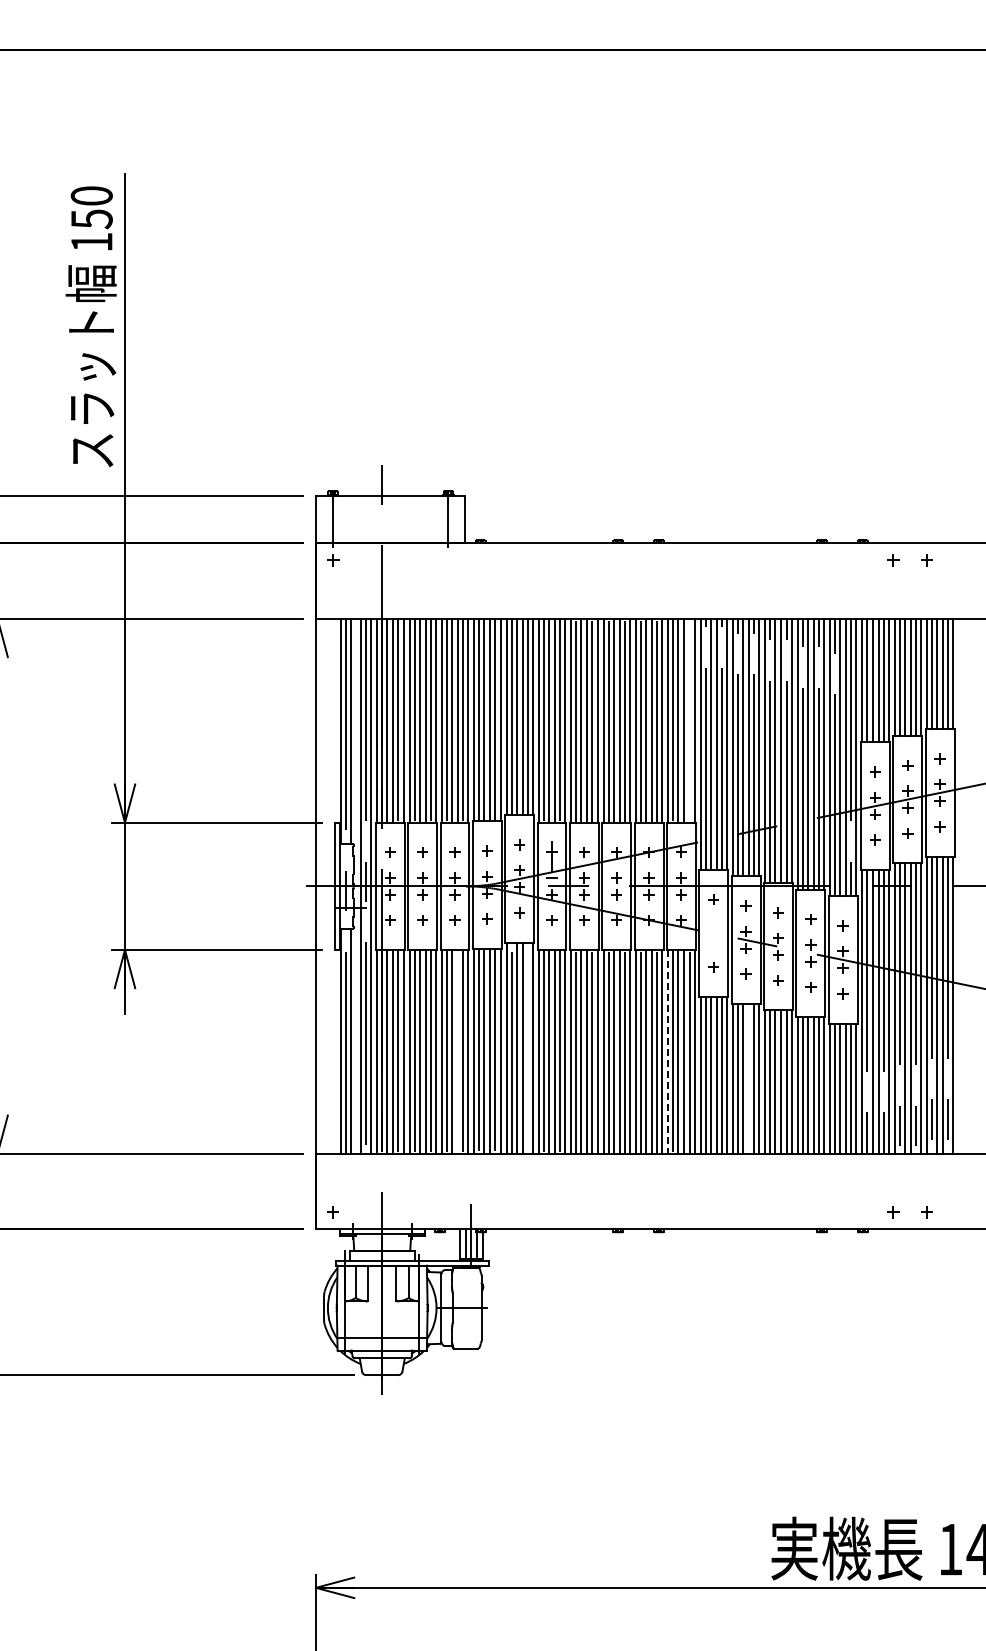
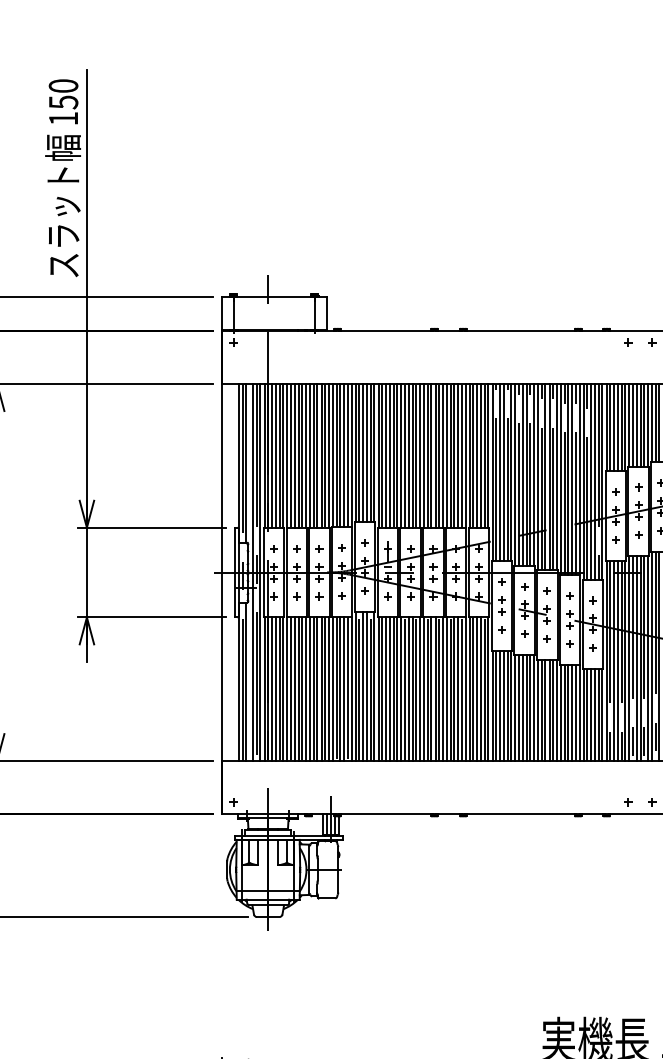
line: (689, 720) -> (484, 455), added
part: (713, 933) -> (501, 605), added
line: (527, 1047) -> (370, 686), added
line: (458, 1051) -> (321, 688), added
line: (668, 1051) -> (469, 688), dashed -> solid
line: (749, 1078) -> (527, 707), added

